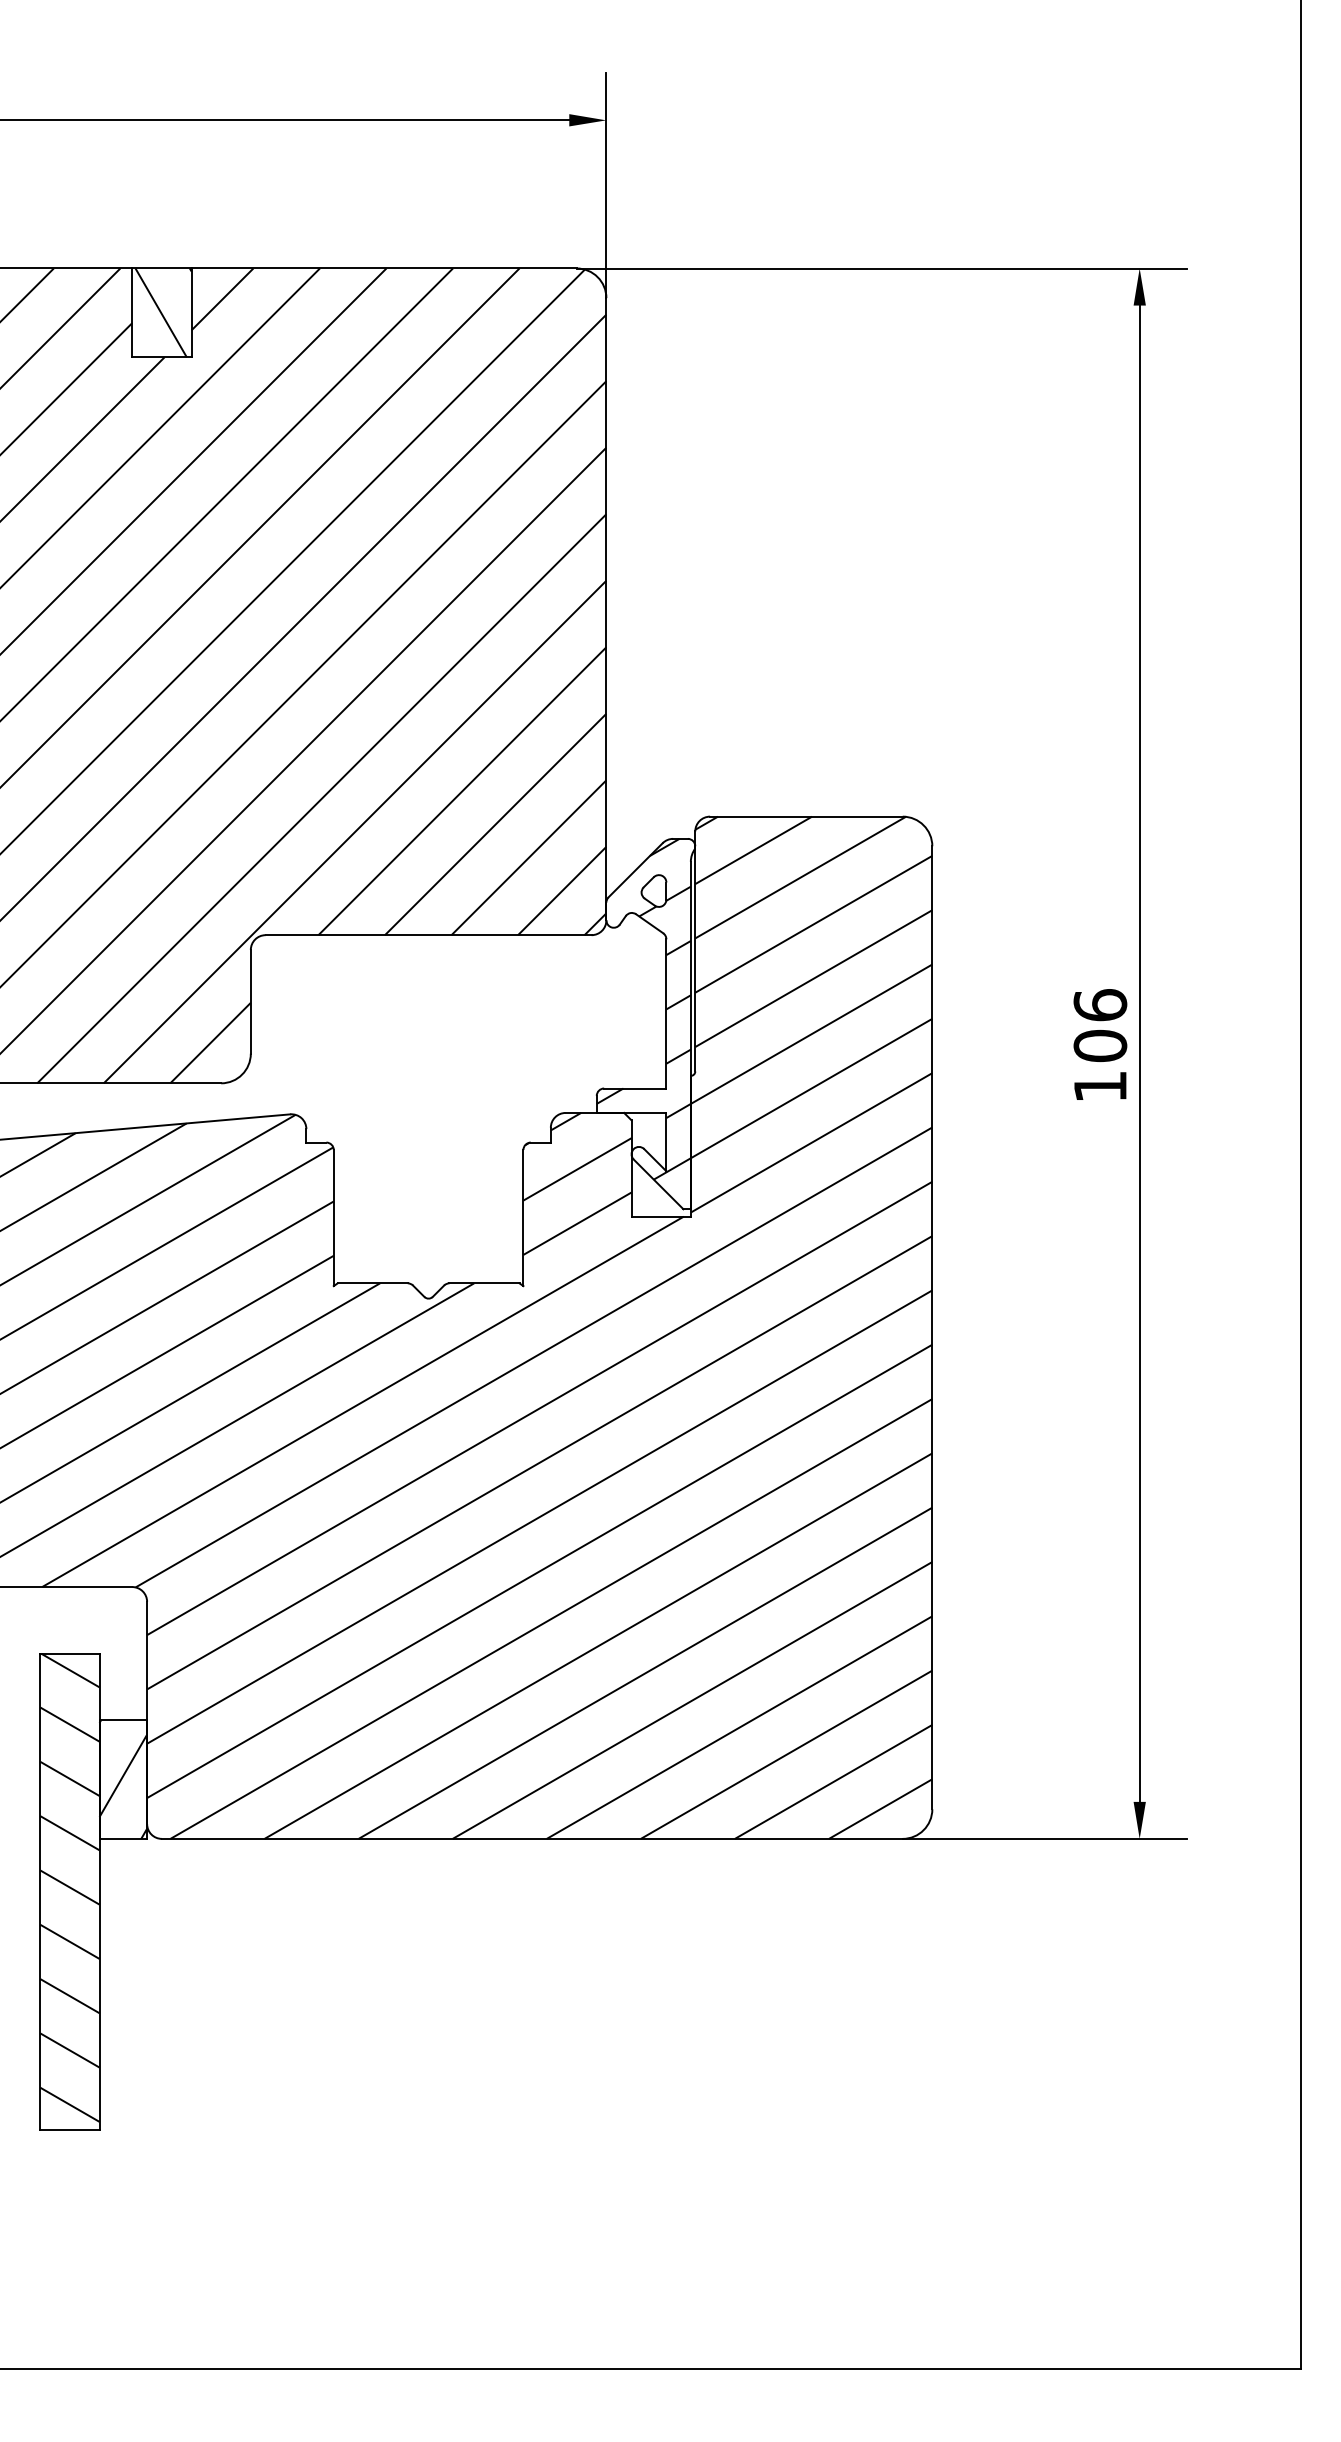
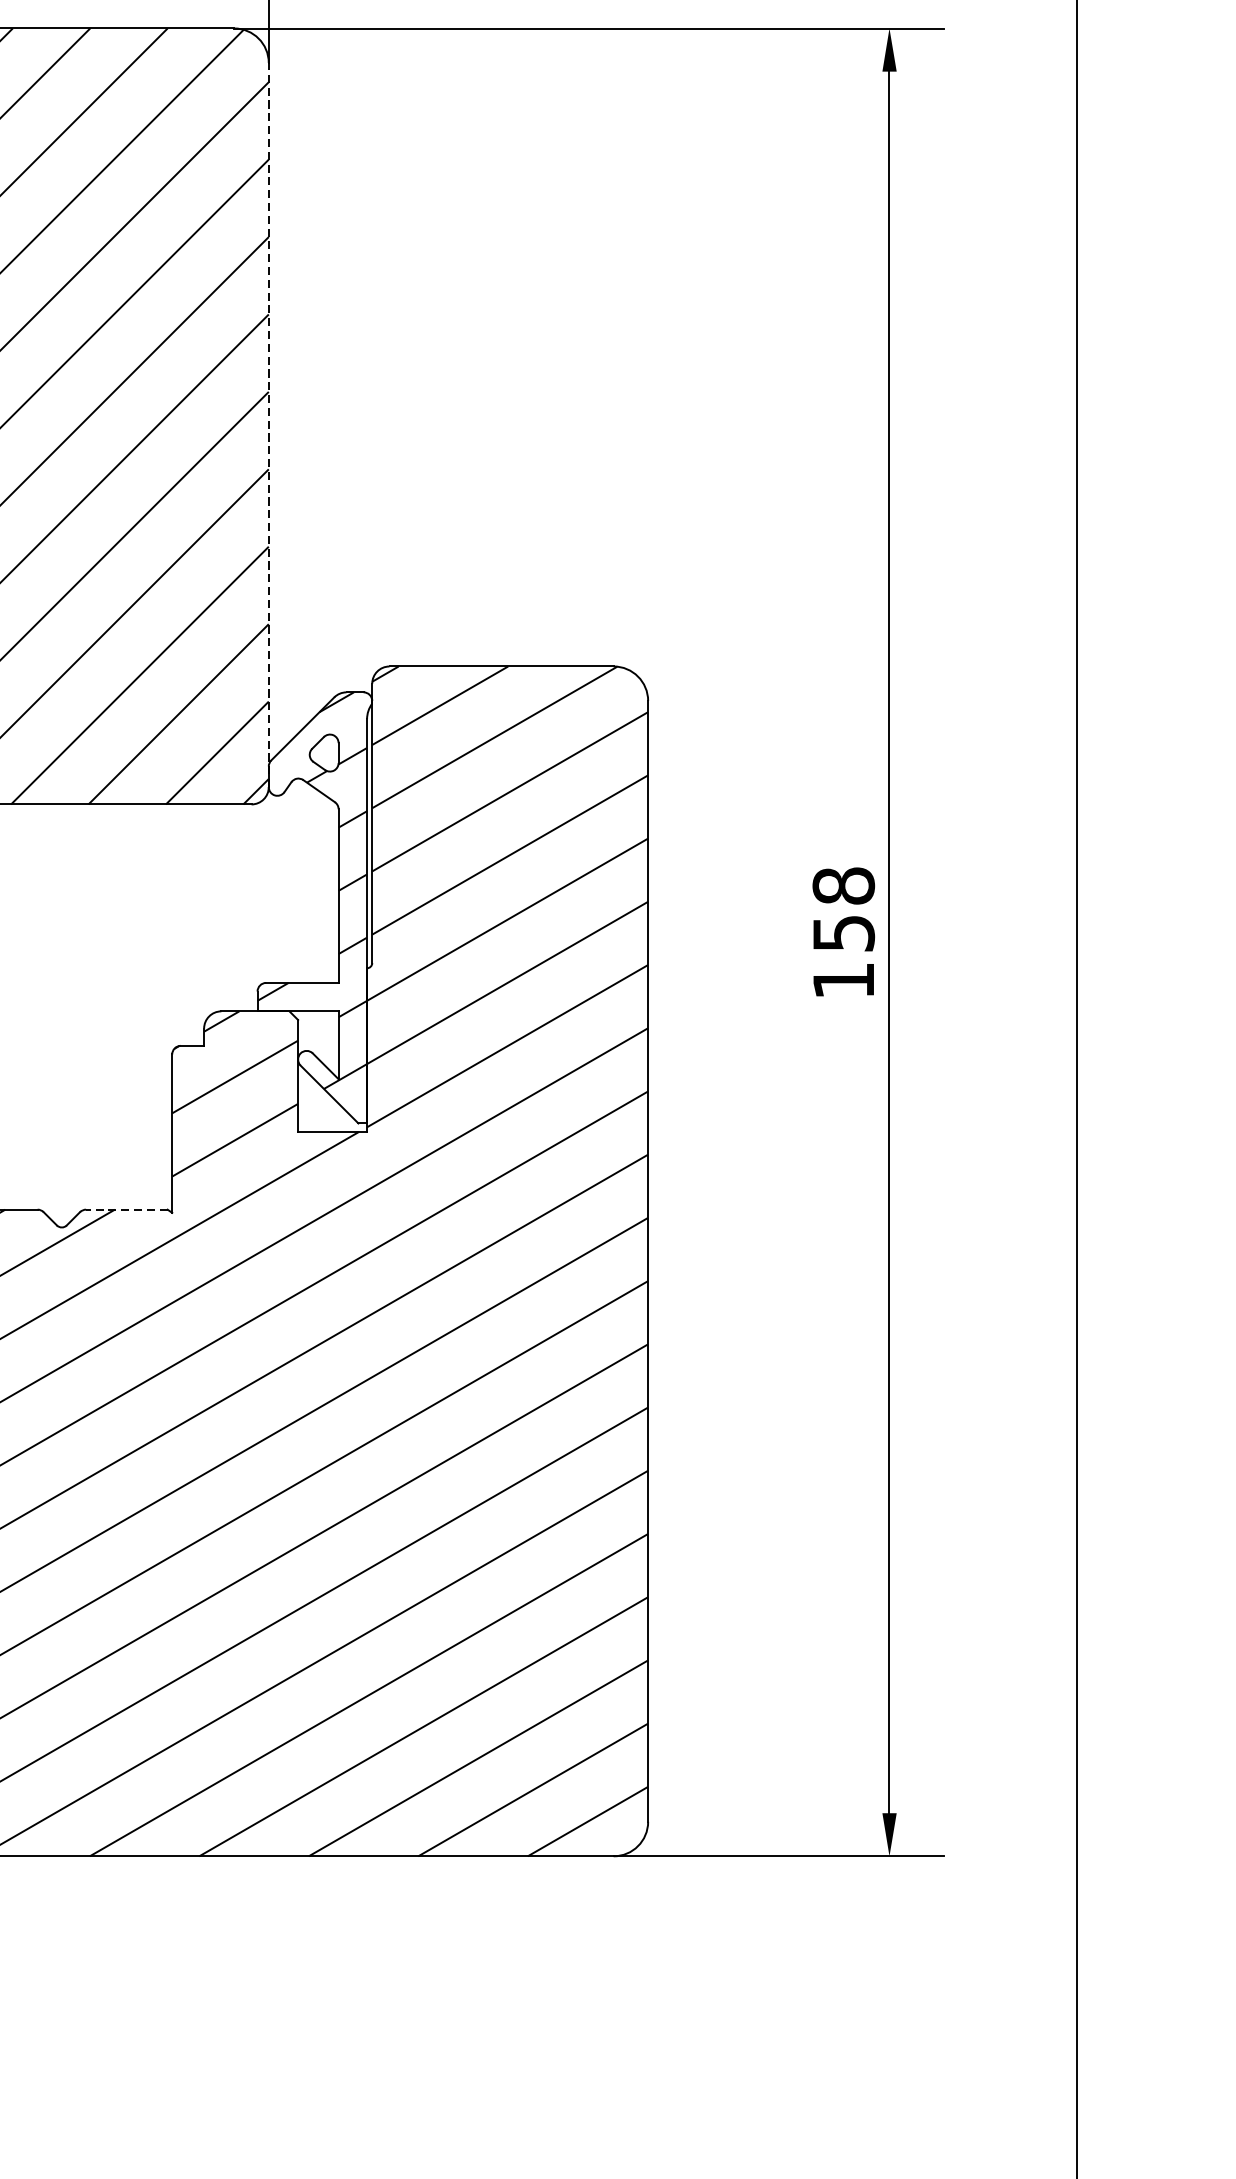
line: (606, 608) -> (268, 424), solid -> dashed
text: (1100, 1025) -> (843, 909), 106 -> 158
line: (483, 1283) -> (125, 1209), solid -> dashed

